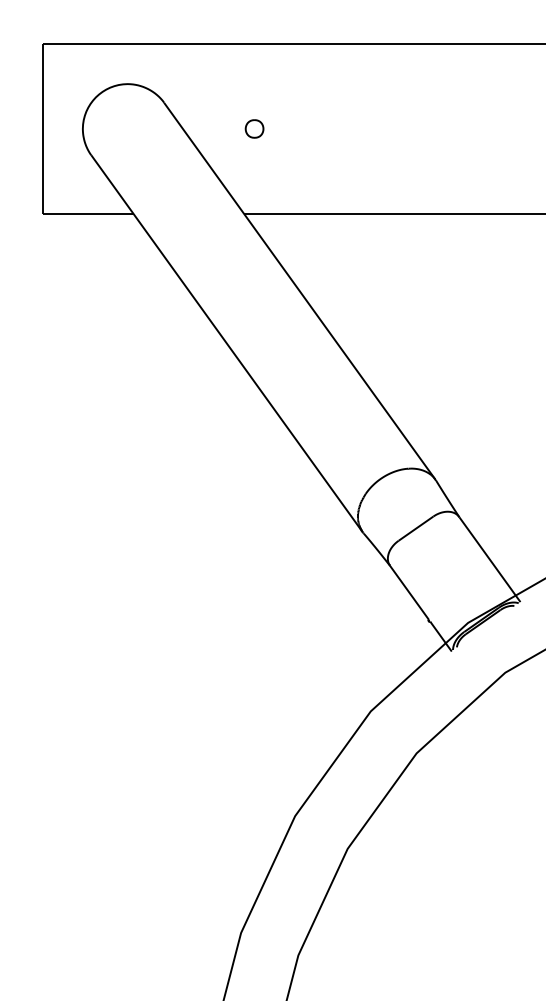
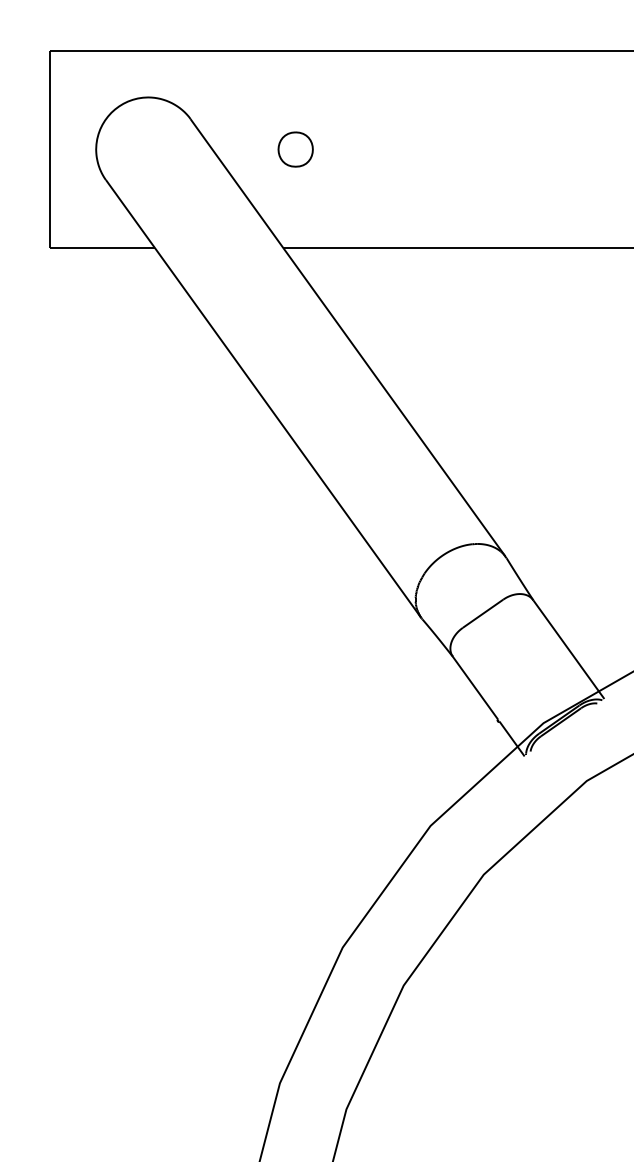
part: (254, 128) -> (295, 149), size x1.67

